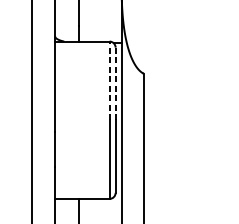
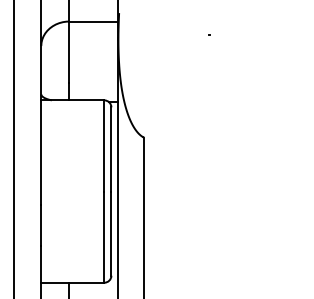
line: (109, 80) -> (104, 145), dashed -> solid
line: (115, 83) -> (111, 148), dashed -> solid

